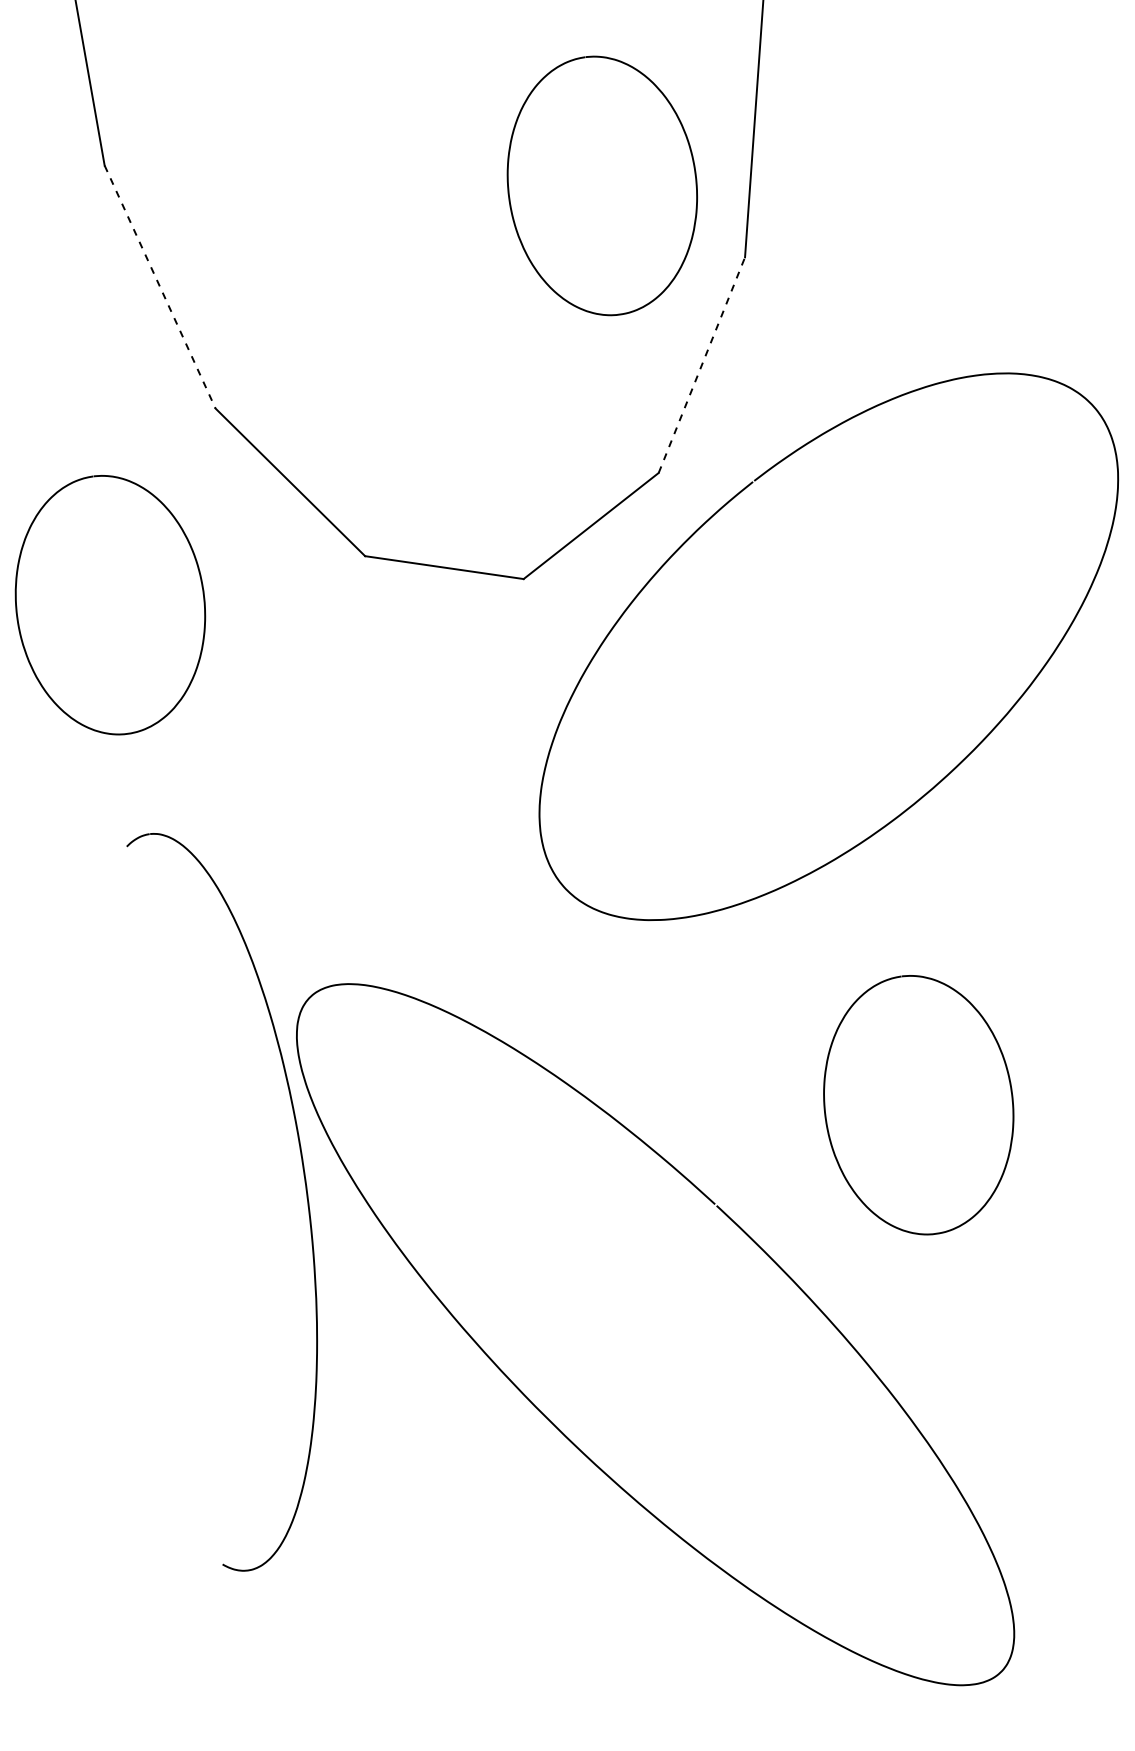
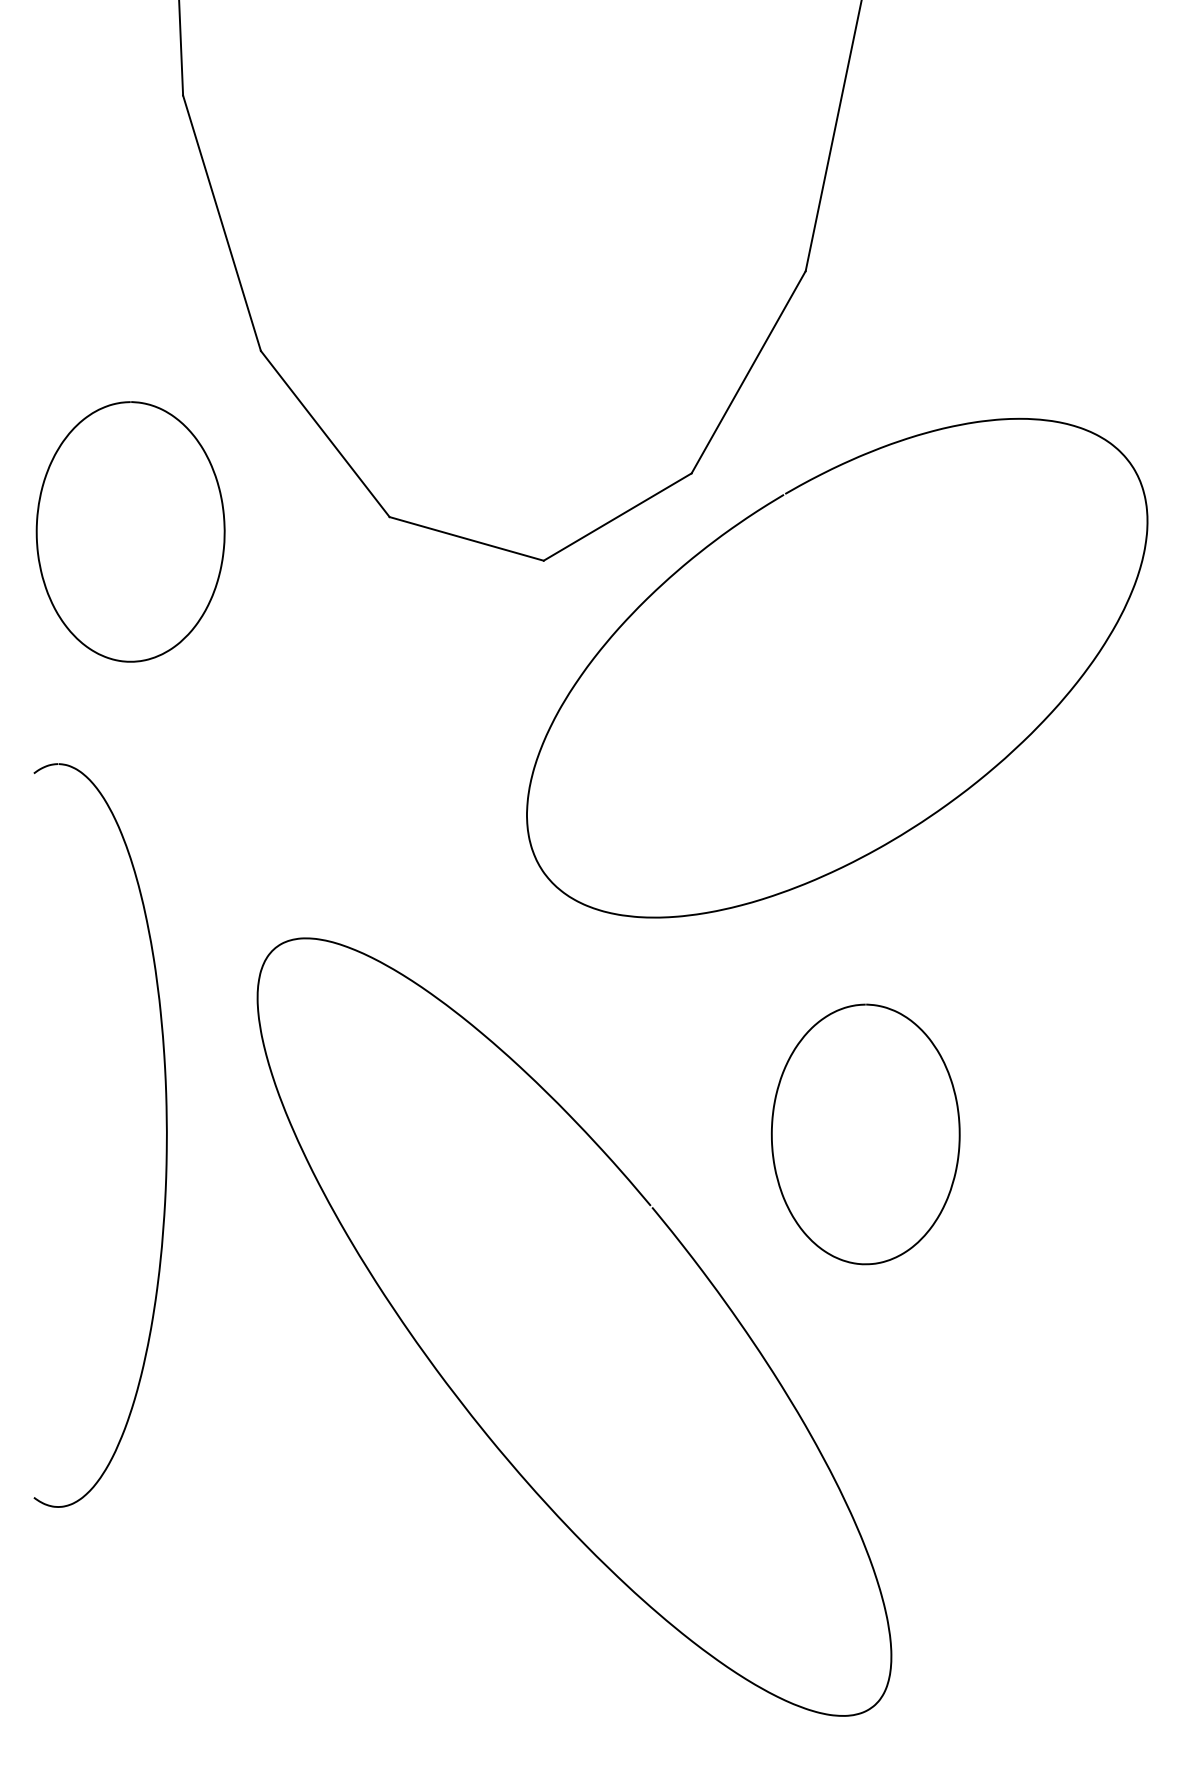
curve: (509, 187) -> (581, 170), removed
line: (160, 287) -> (222, 223), dashed -> solid
line: (701, 364) -> (748, 371), dashed -> solid
part: (306, 1197) -> (165, 1144), moved

